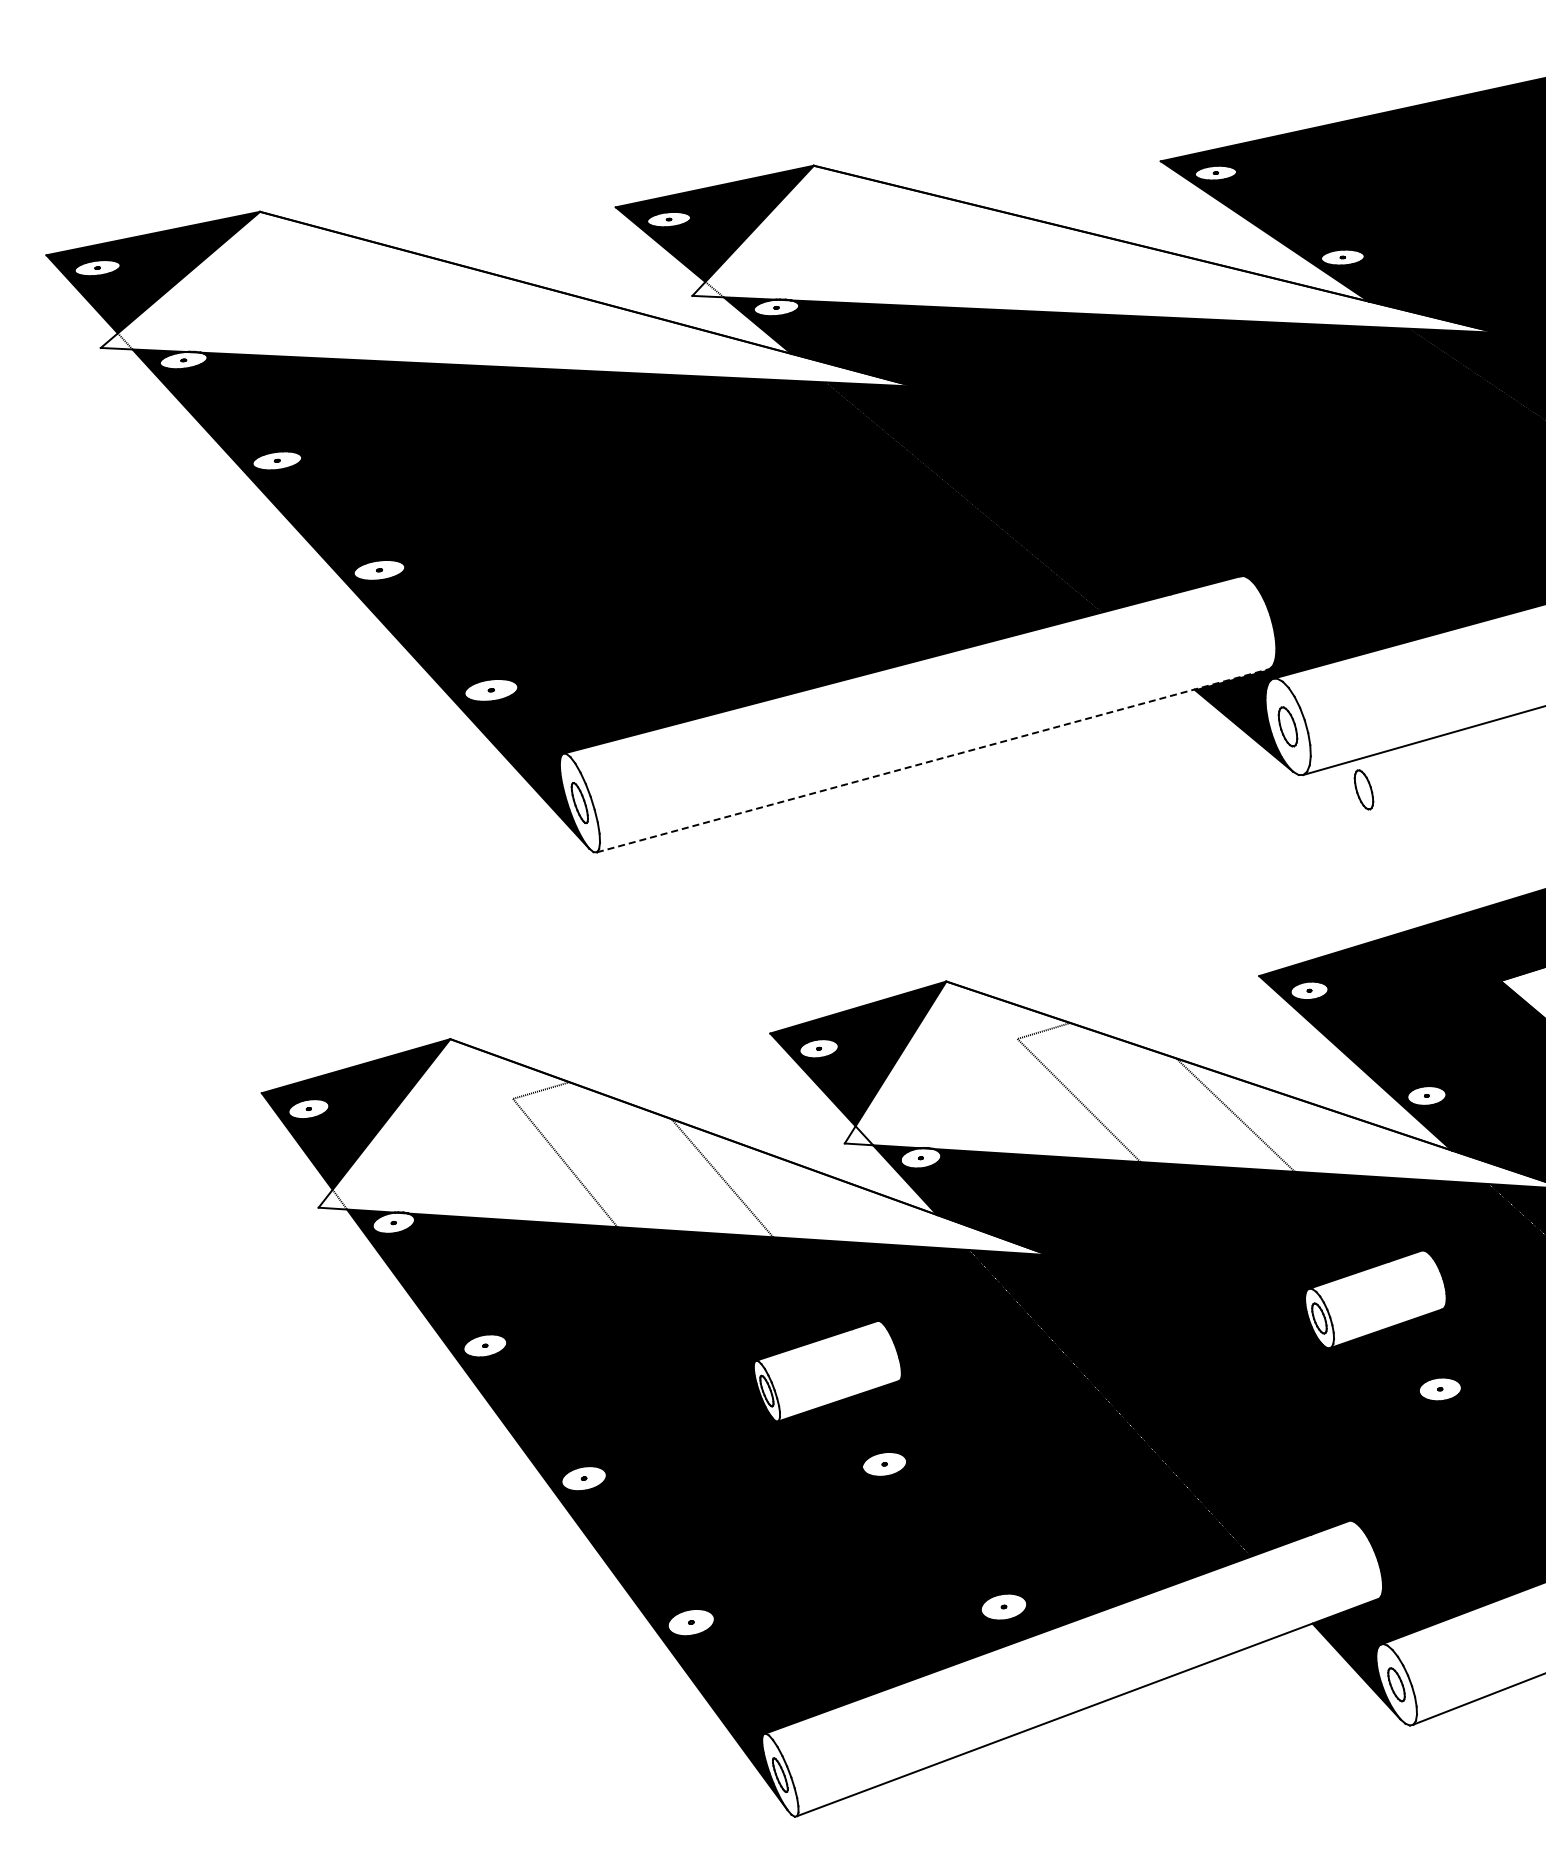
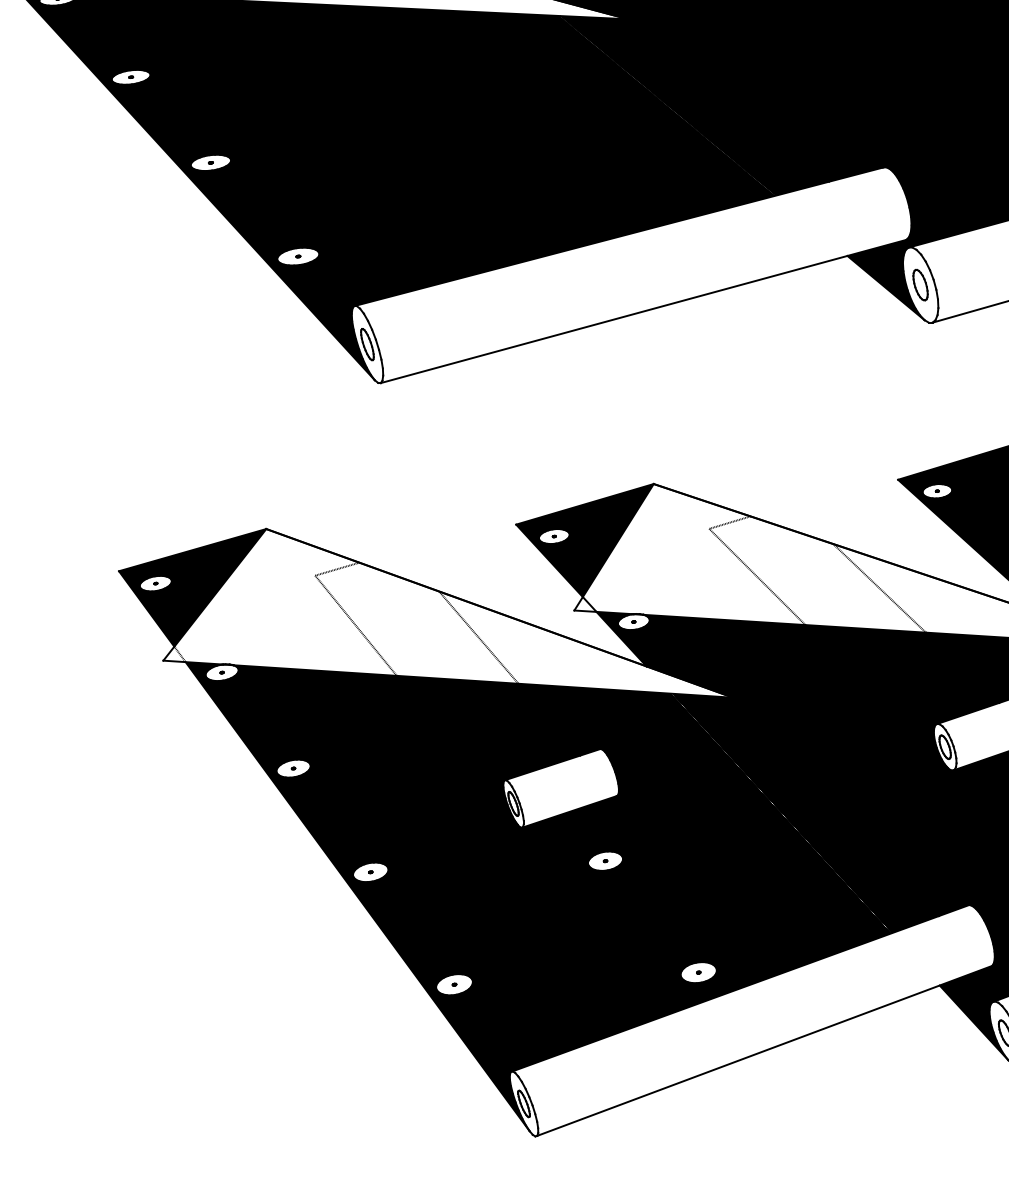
line: (933, 760) -> (643, 311), dashed -> solid
part: (1363, 789) -> (979, 334), removed

